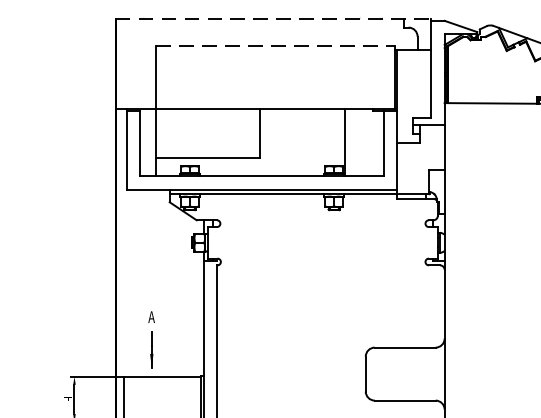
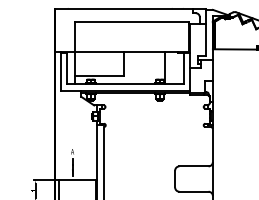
line: (272, 17) -> (130, 8), dashed -> solid
line: (276, 45) -> (132, 21), dashed -> solid

